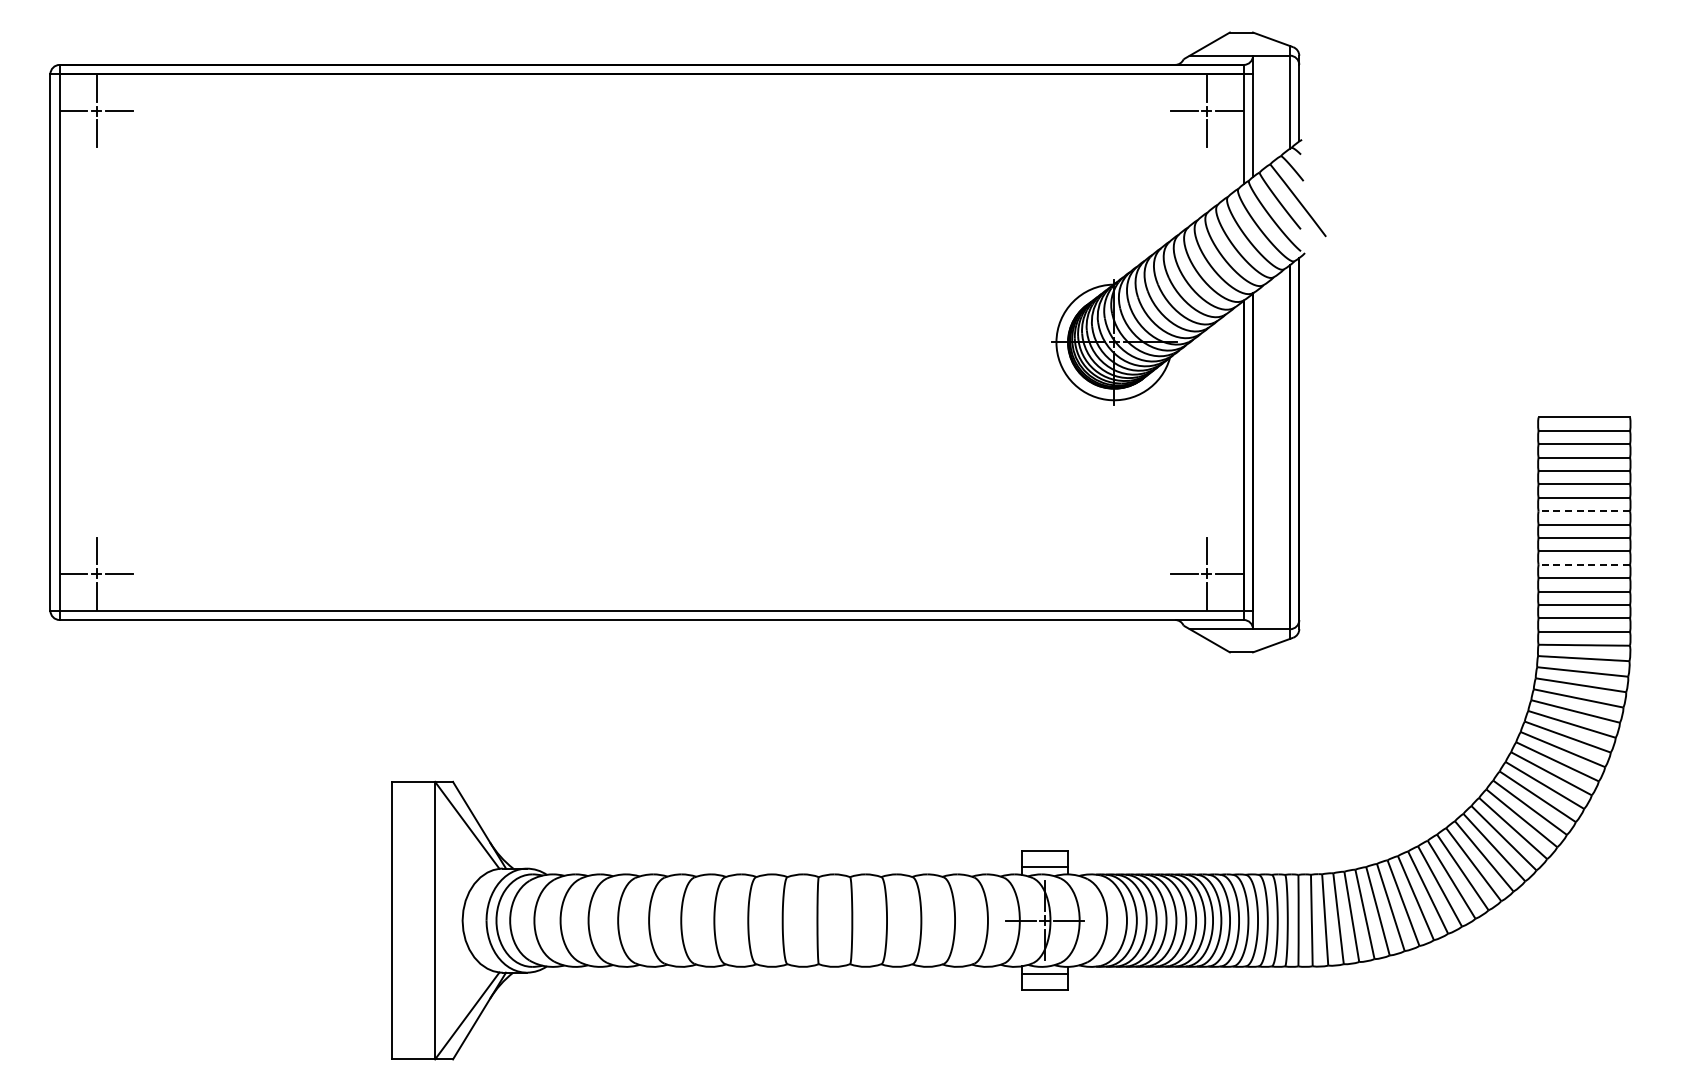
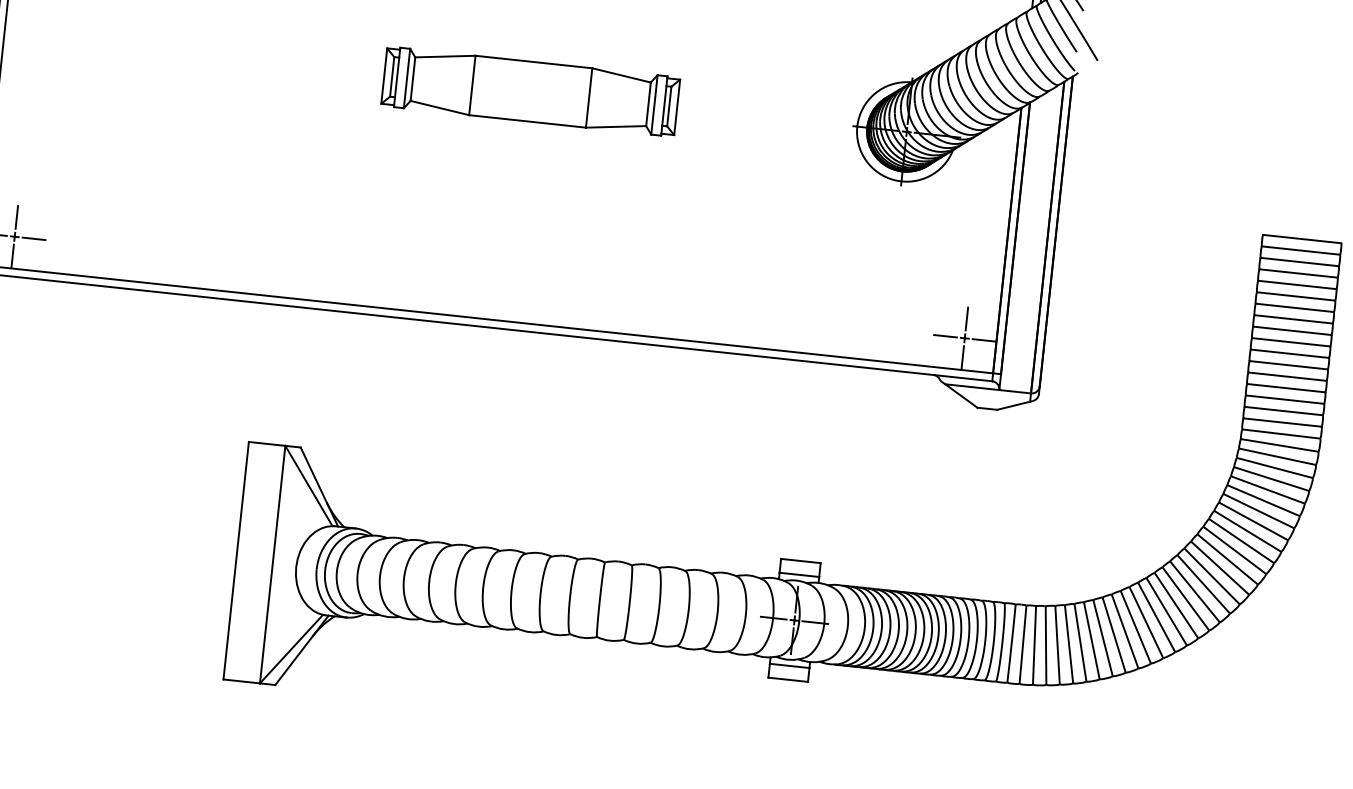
part: (674, 342) -> (530, 91), added
line: (1584, 511) -> (1293, 319), dashed -> solid
line: (1584, 564) -> (1288, 364), dashed -> solid

